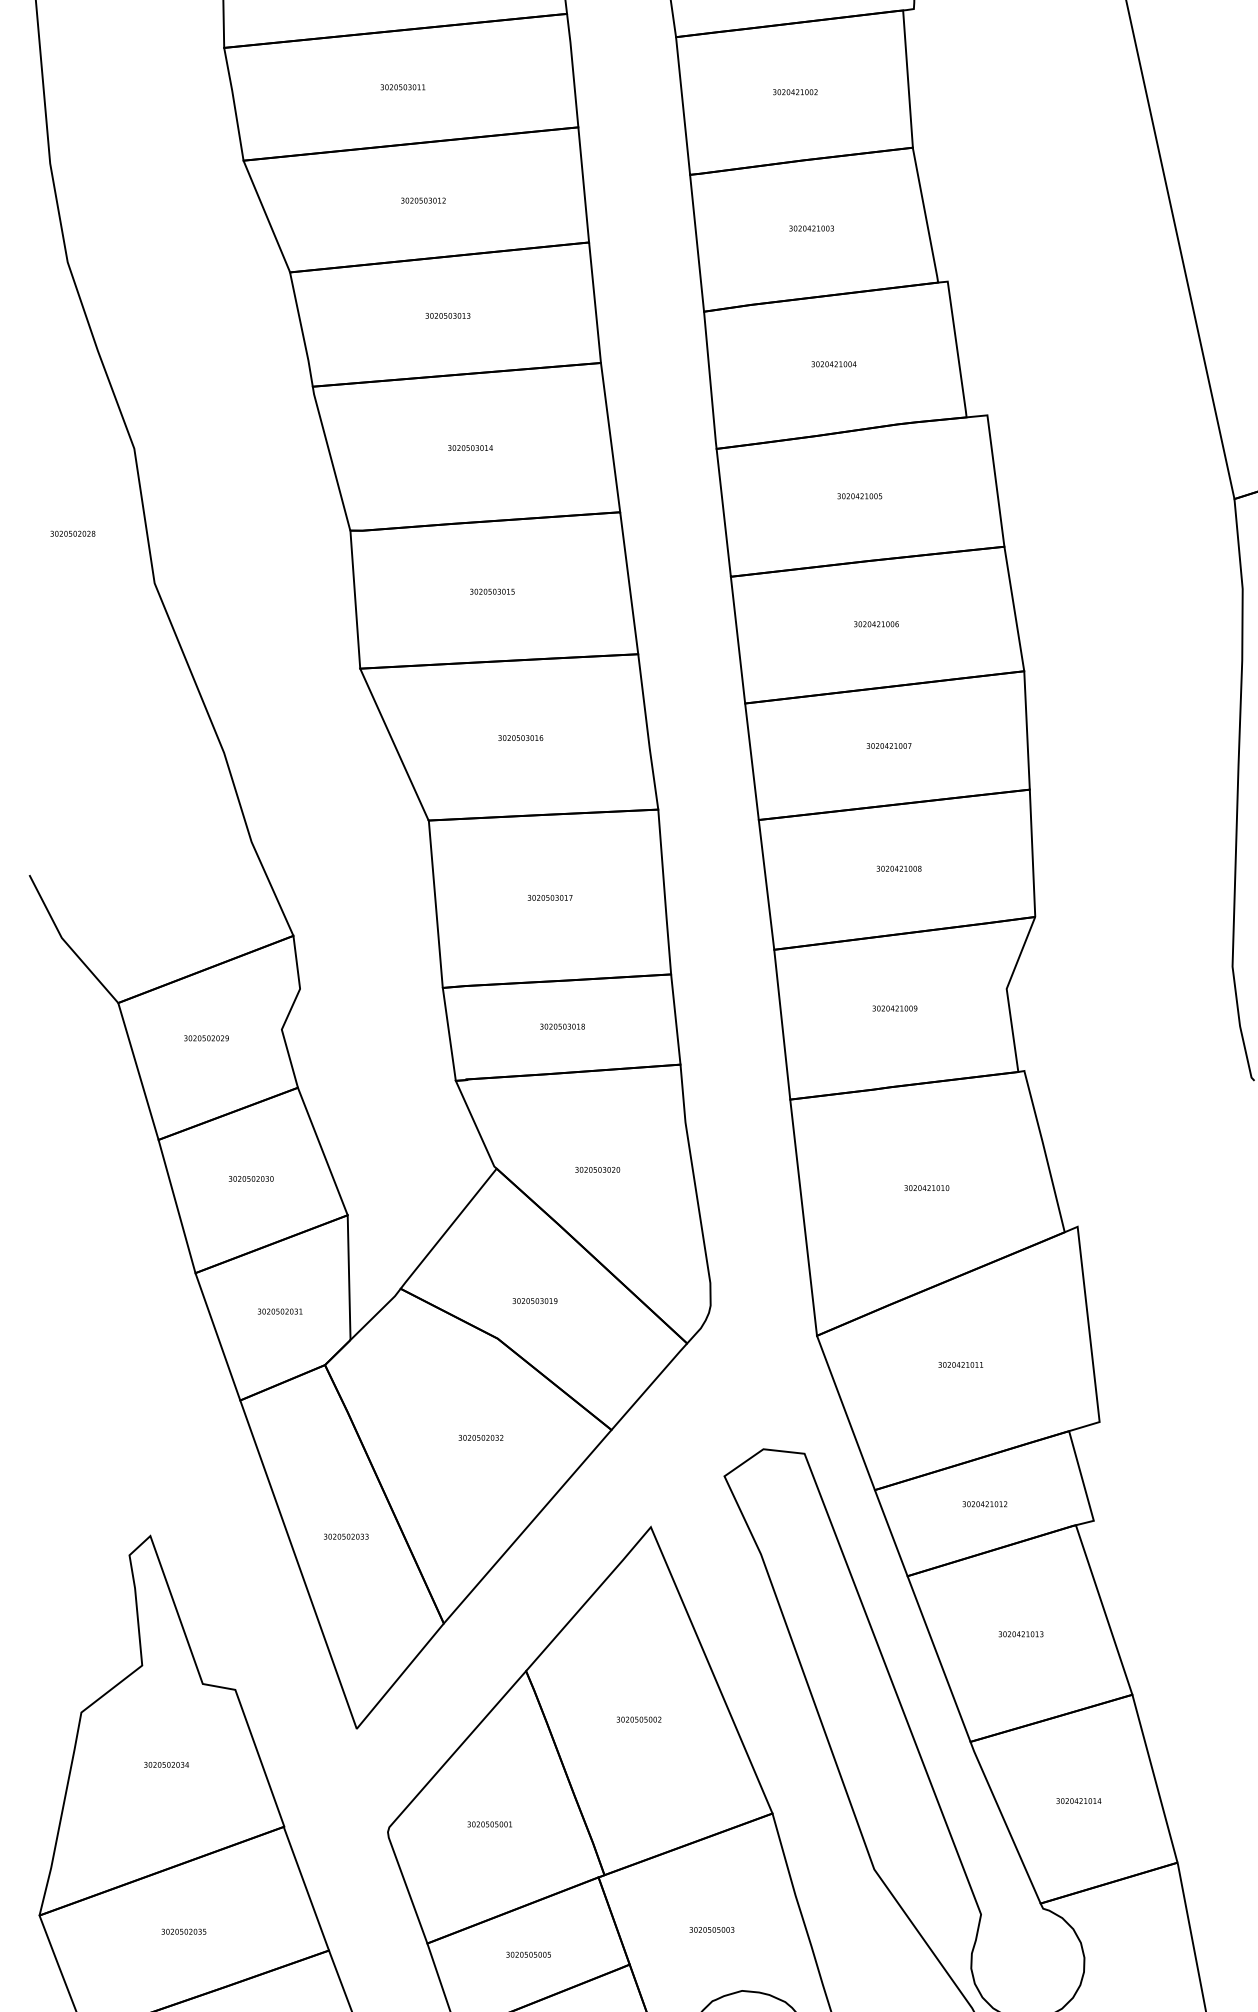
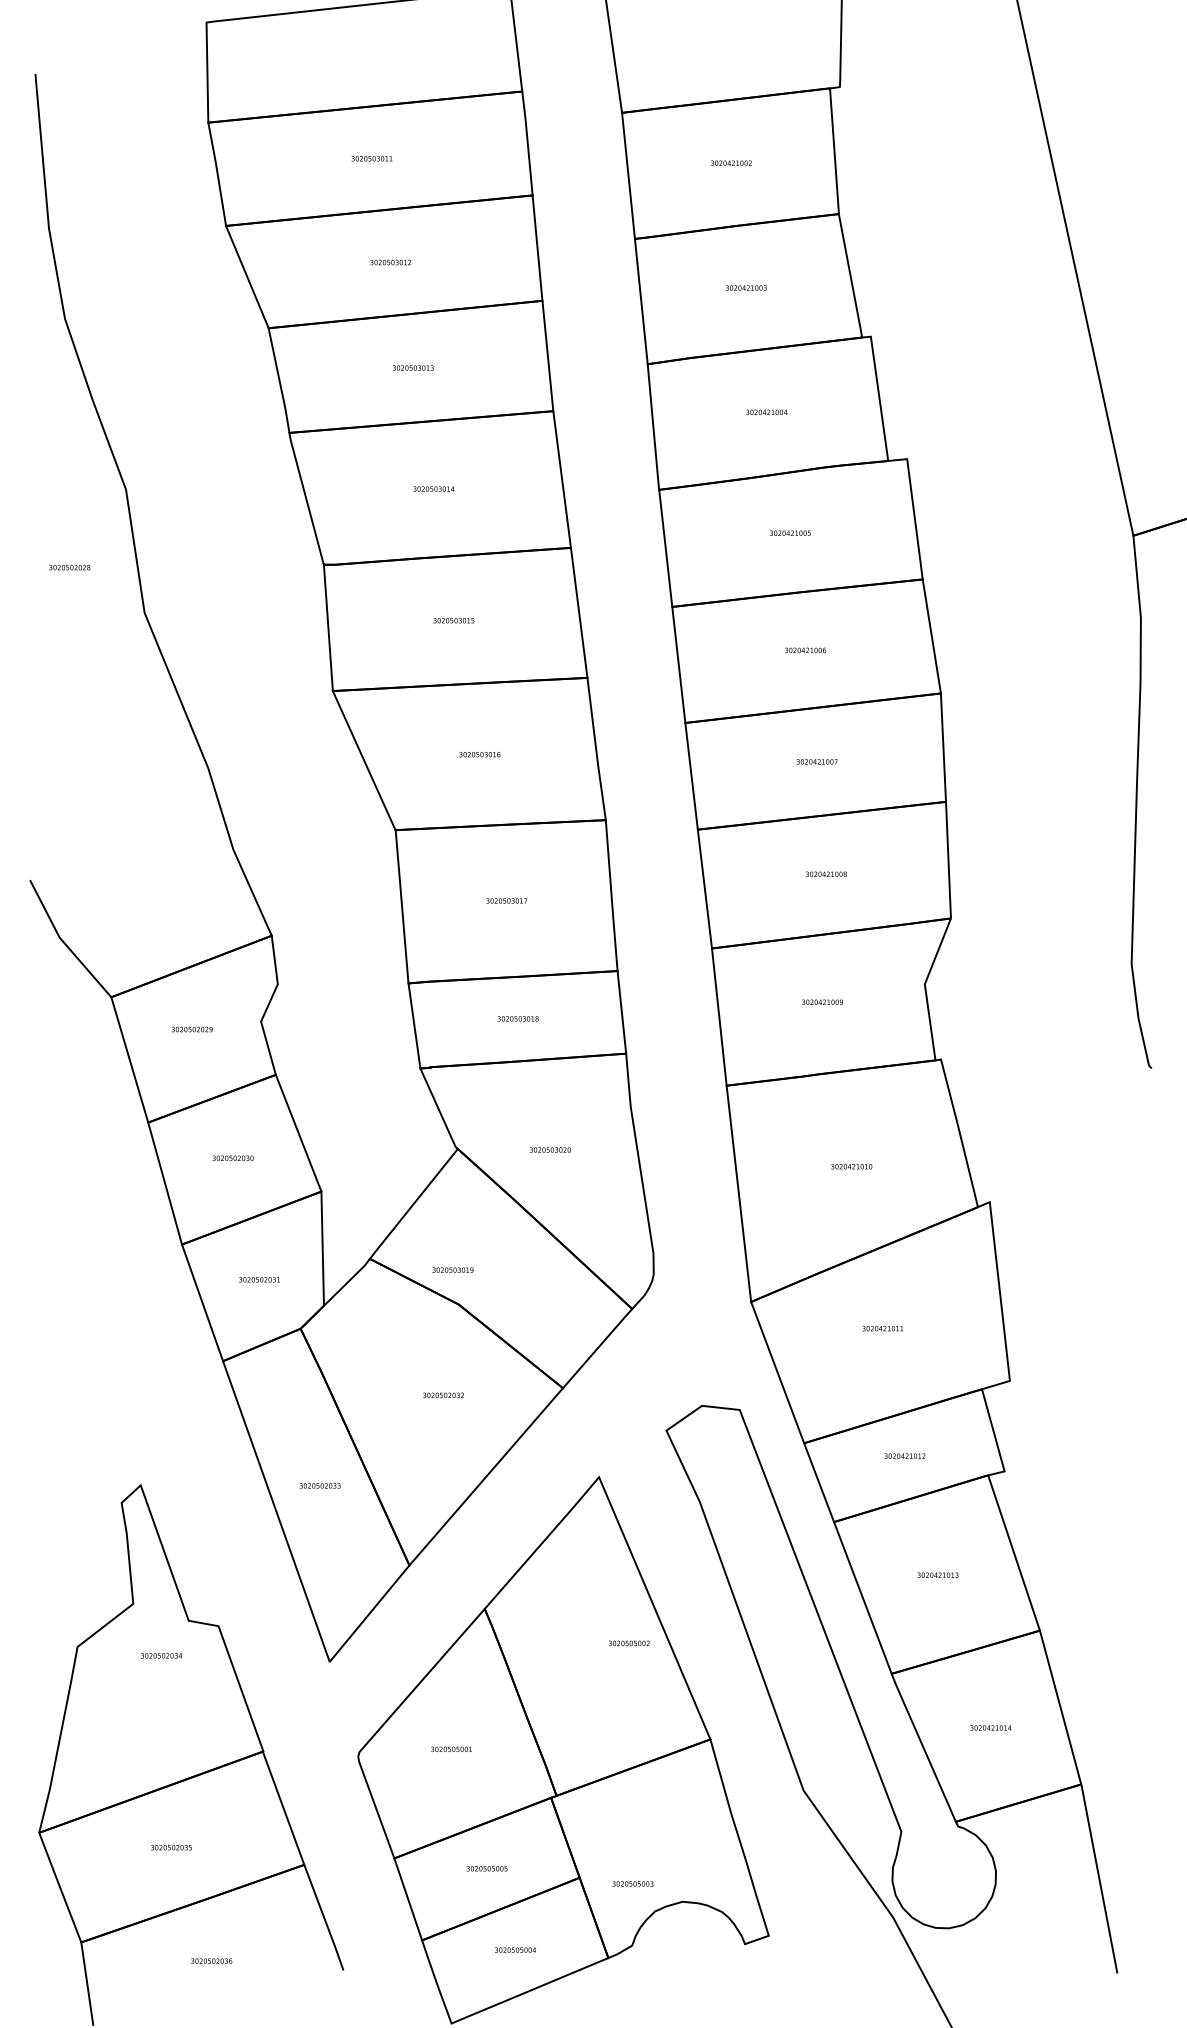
text: (534, 1300) -> (452, 1269), moved
text: (638, 1719) -> (628, 1643), moved
text: (166, 1764) -> (161, 1655), moved
text: (711, 1929) -> (632, 1883), moved

